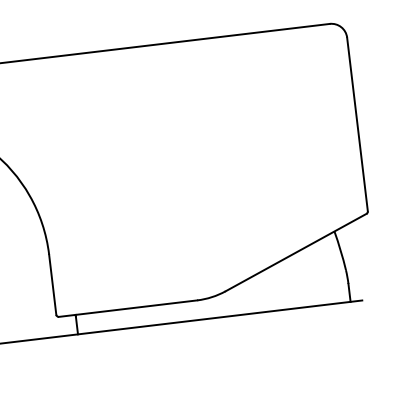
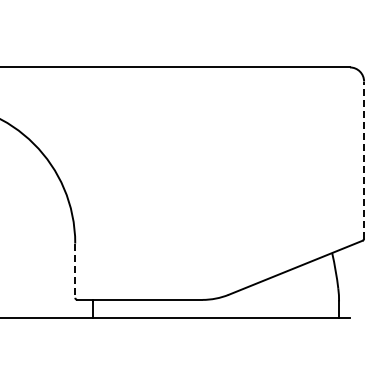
line: (358, 124) -> (364, 160), solid -> dashed
line: (53, 285) -> (75, 271), solid -> dashed

